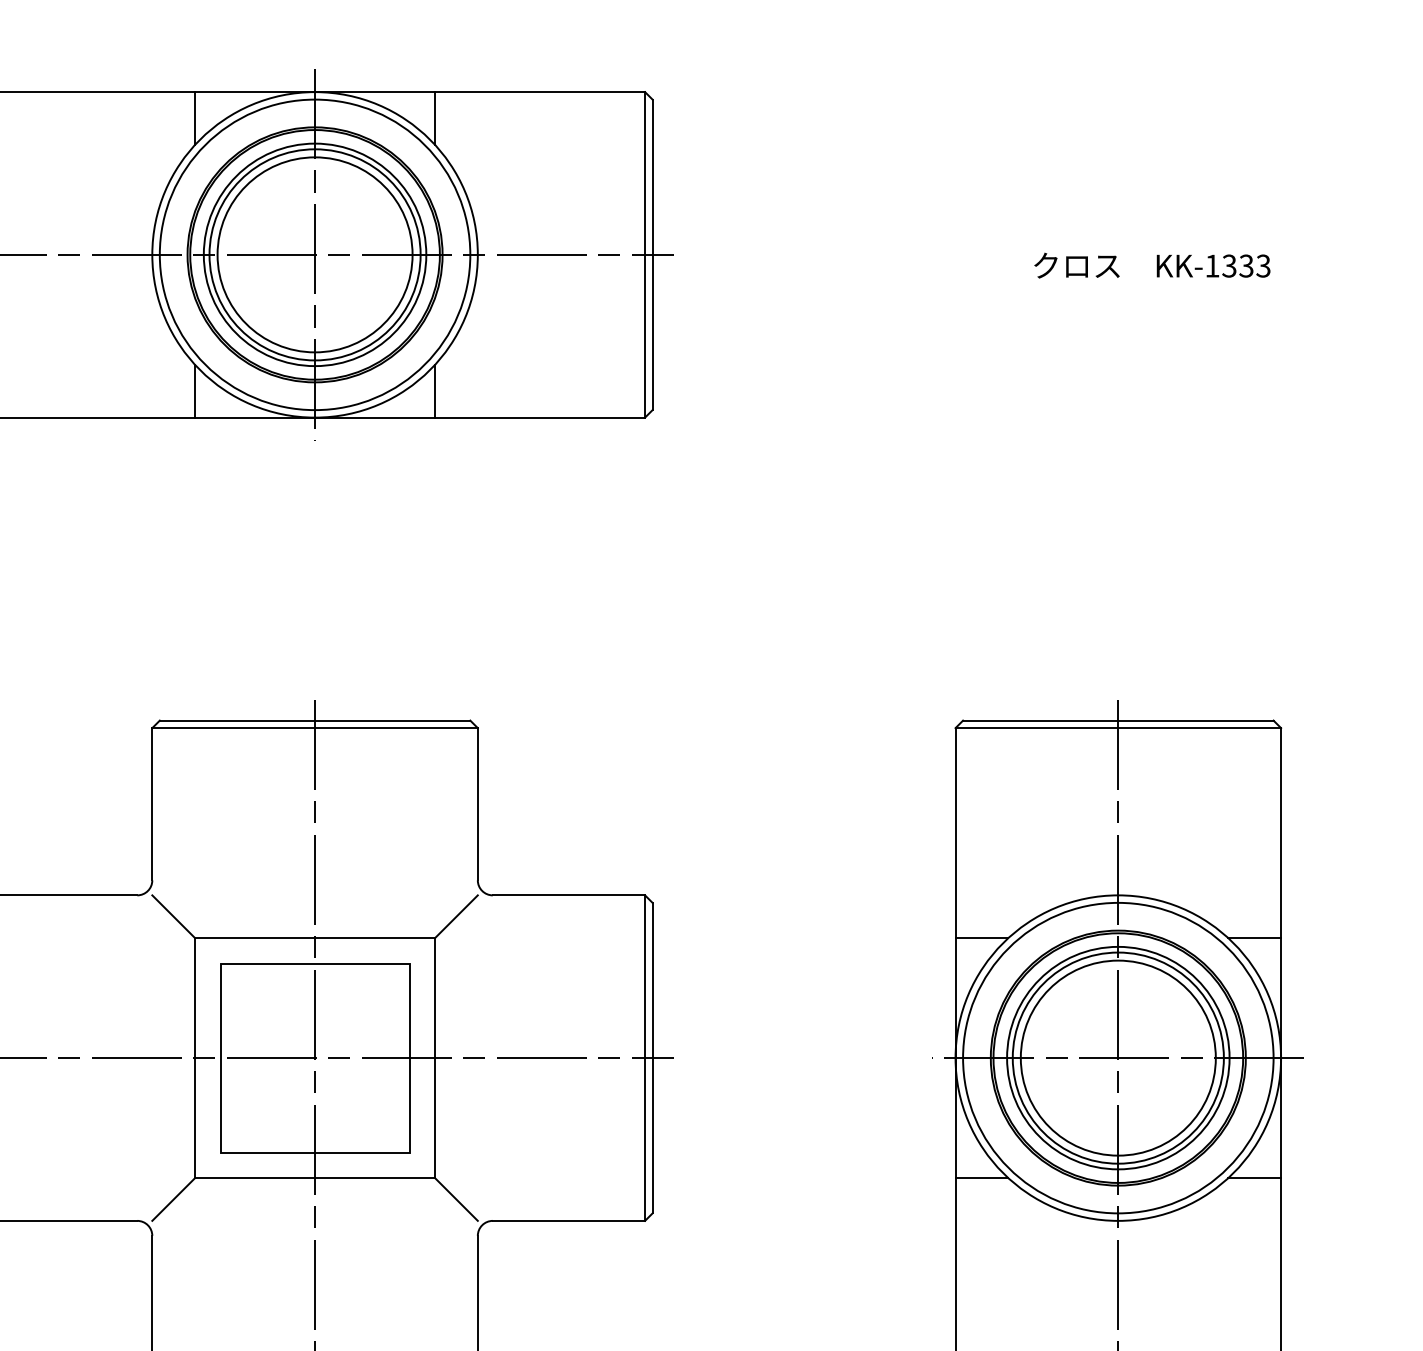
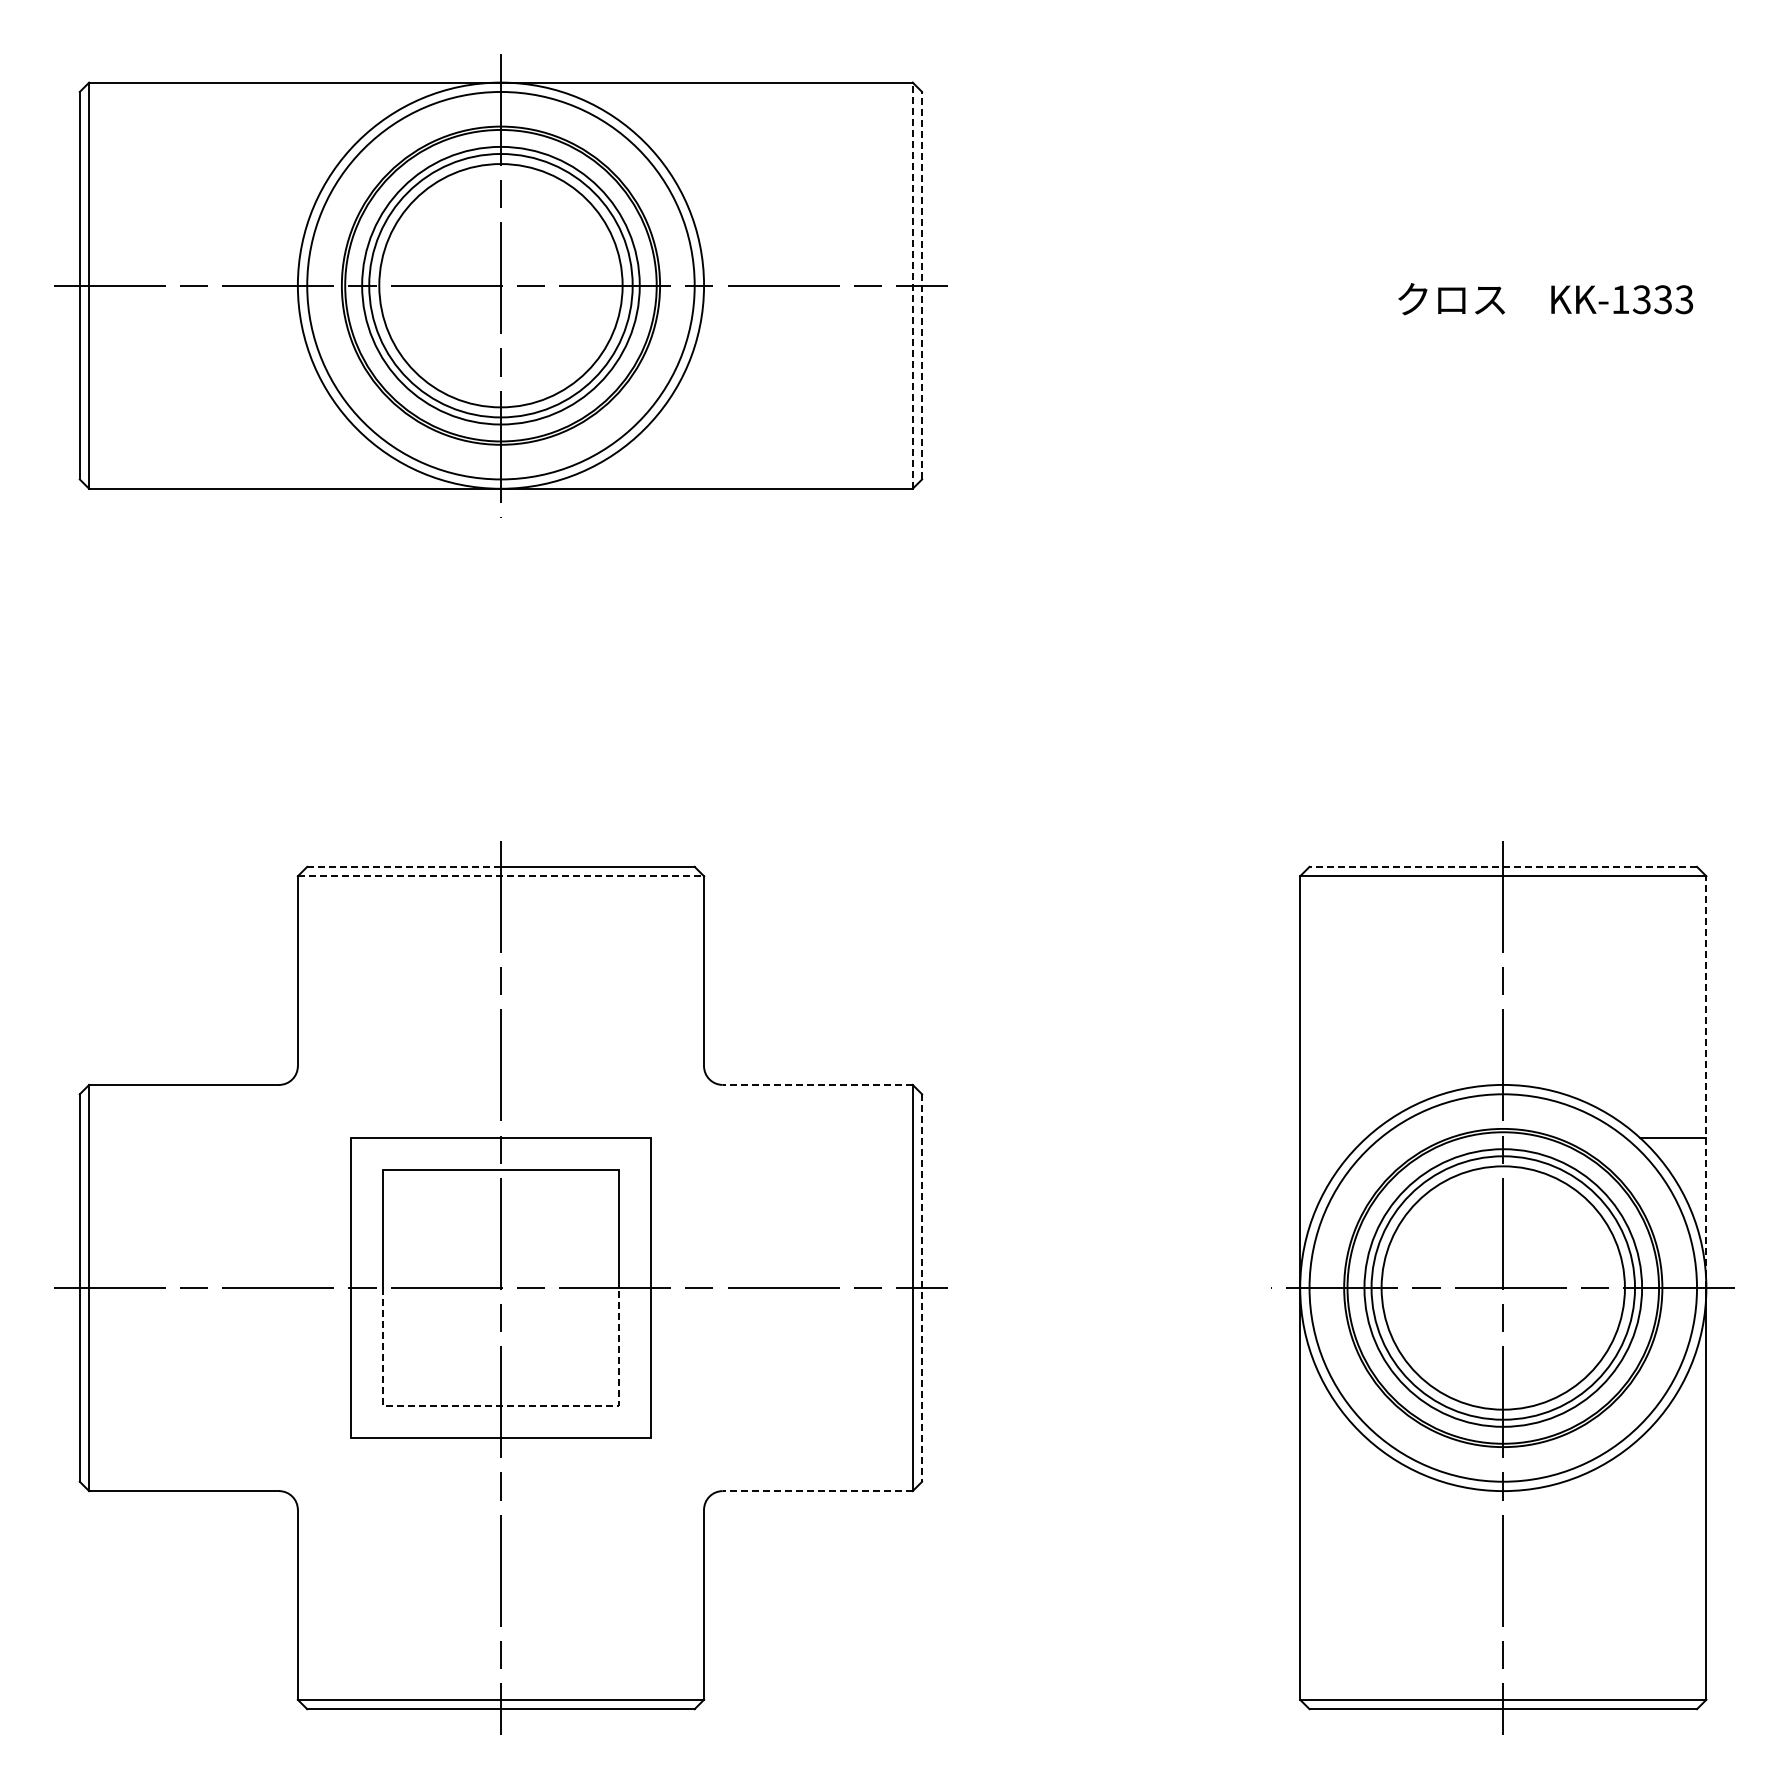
line: (195, 118) -> (351, 115), removed
line: (434, 118) -> (650, 115), removed
line: (644, 254) -> (912, 285), solid -> dashed
line: (652, 254) -> (922, 285), solid -> dashed
line: (195, 390) -> (351, 455), removed
line: (434, 390) -> (650, 455), removed
line: (237, 720) -> (404, 866), solid -> dashed
line: (1118, 720) -> (1503, 866), solid -> dashed
line: (315, 728) -> (501, 876), solid -> dashed
line: (1281, 893) -> (1706, 1082), solid -> dashed
line: (568, 895) -> (817, 1084), solid -> dashed
line: (173, 916) -> (324, 1111), removed
line: (456, 916) -> (677, 1111), removed
line: (982, 938) -> (1333, 1138), removed
line: (652, 1058) -> (922, 1288), solid -> dashed
line: (314, 1152) -> (500, 1405), solid -> dashed
line: (982, 1177) -> (1333, 1437), removed
line: (1254, 1177) -> (1673, 1437), removed
line: (173, 1199) -> (324, 1464), removed
line: (456, 1199) -> (677, 1464), removed
line: (568, 1221) -> (817, 1491), solid -> dashed

